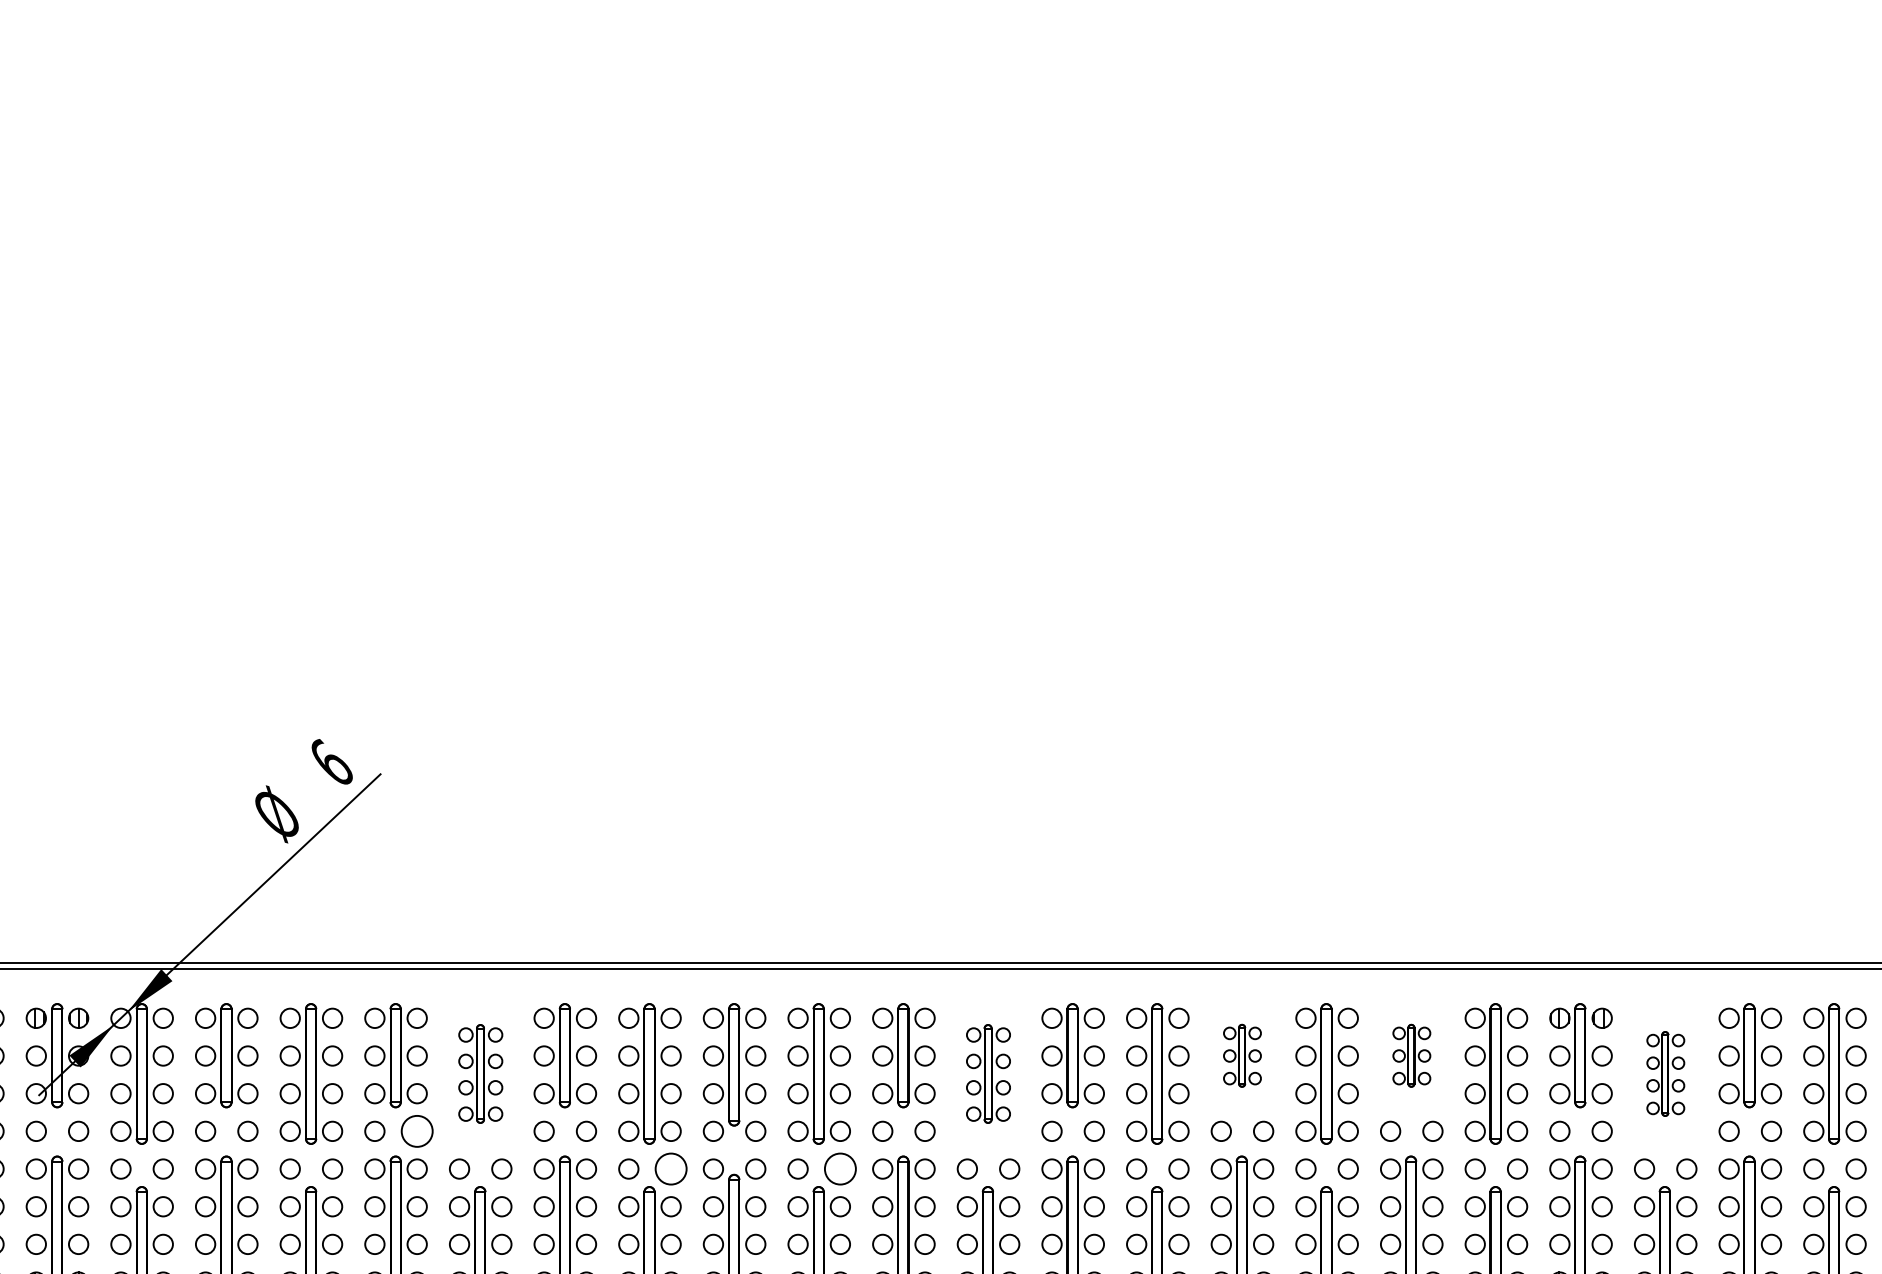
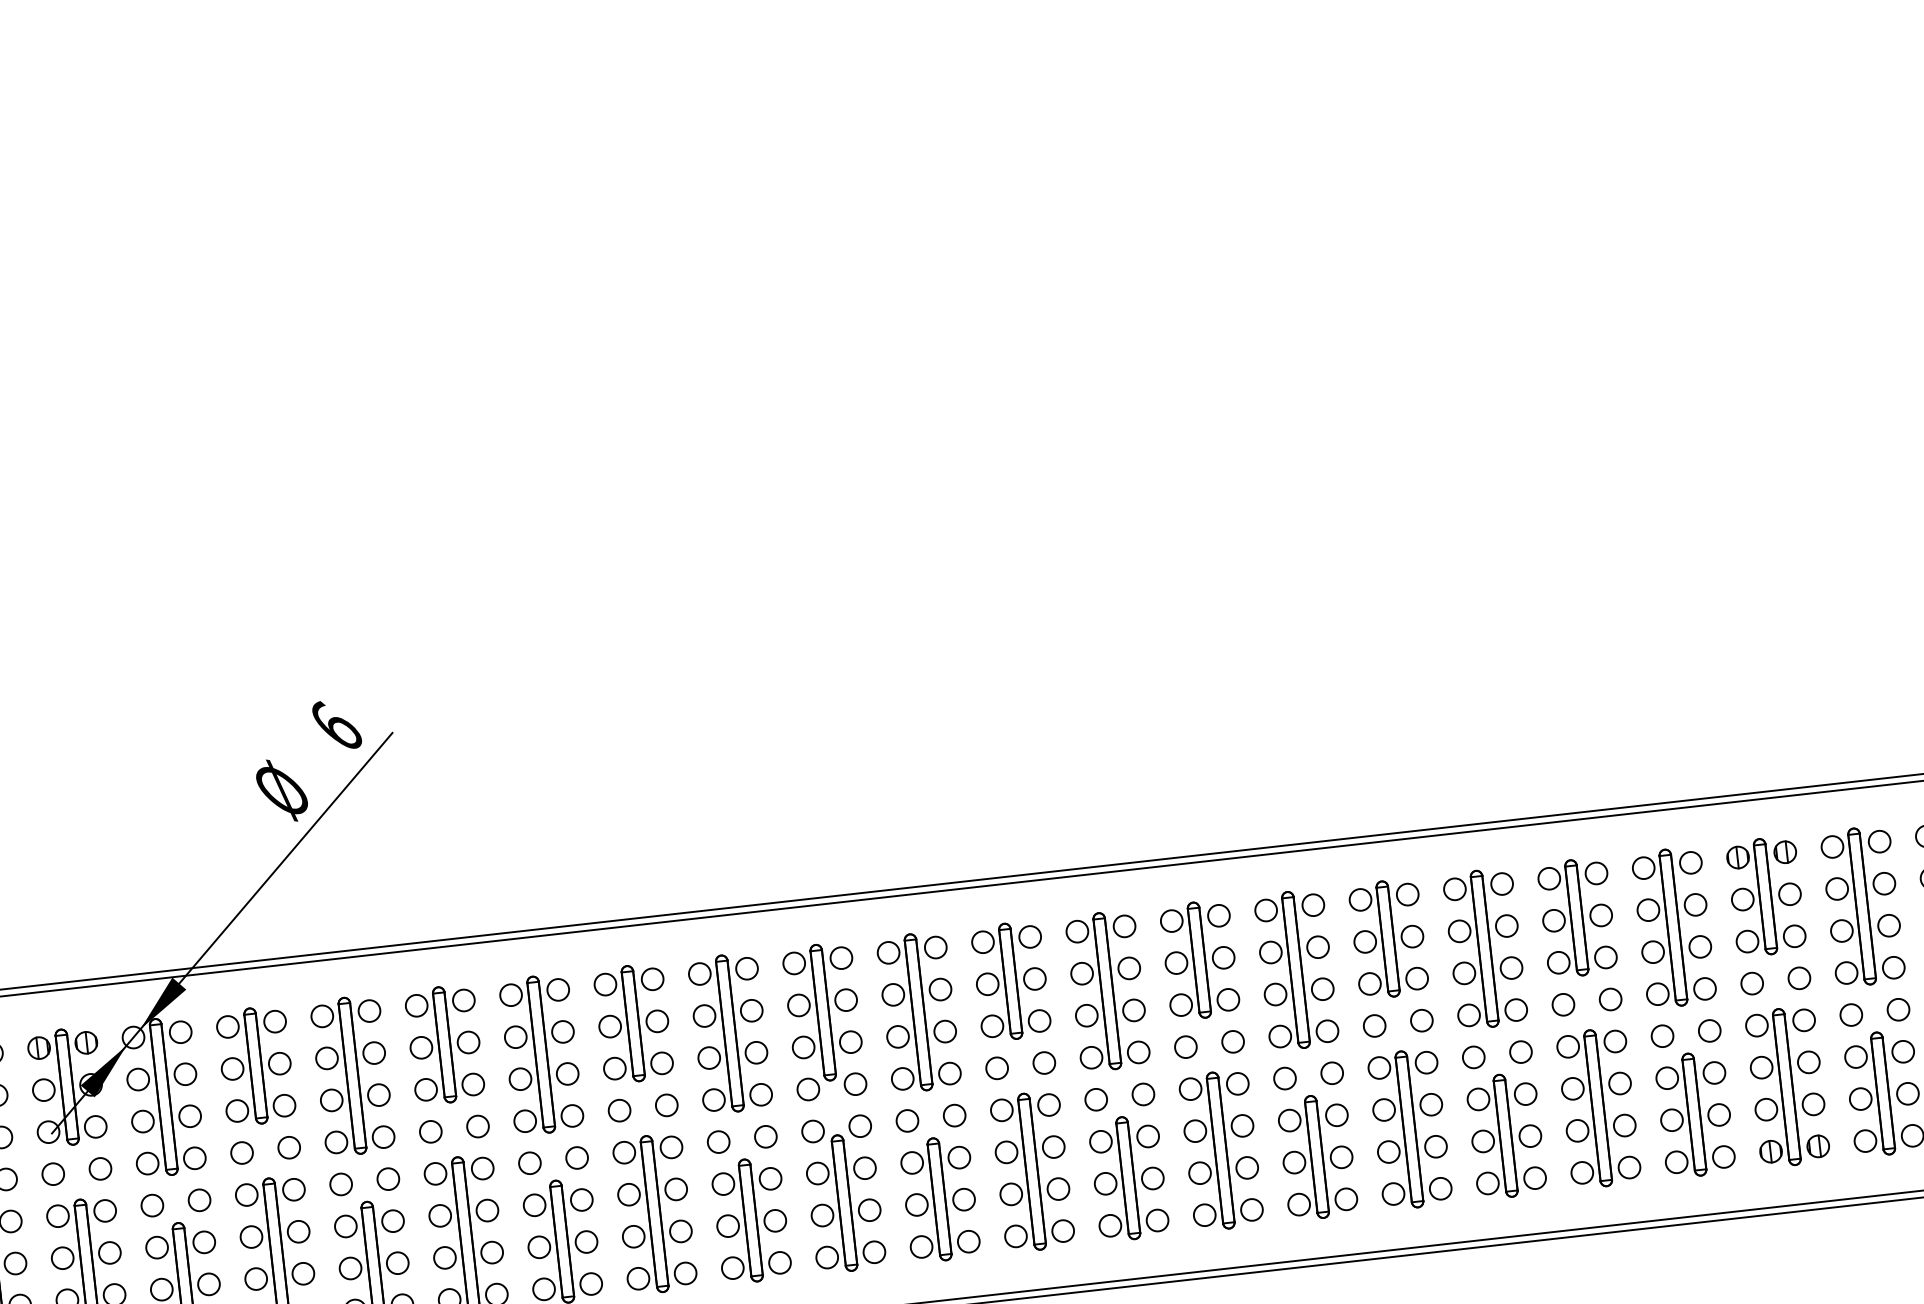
part: (1242, 1055) -> (1388, 938), size x1.67
part: (1411, 1055) -> (1577, 917), size x1.67
part: (480, 1073) -> (541, 1054), size x1.43
part: (988, 1073) -> (1107, 990), size x1.43
part: (1665, 1073) -> (1862, 905), size x1.67
circle: (416, 1131) -> (477, 1126), size x0.62
circle: (670, 1168) -> (765, 1136), size x0.62
circle: (840, 1168) -> (954, 1114), size x0.62

